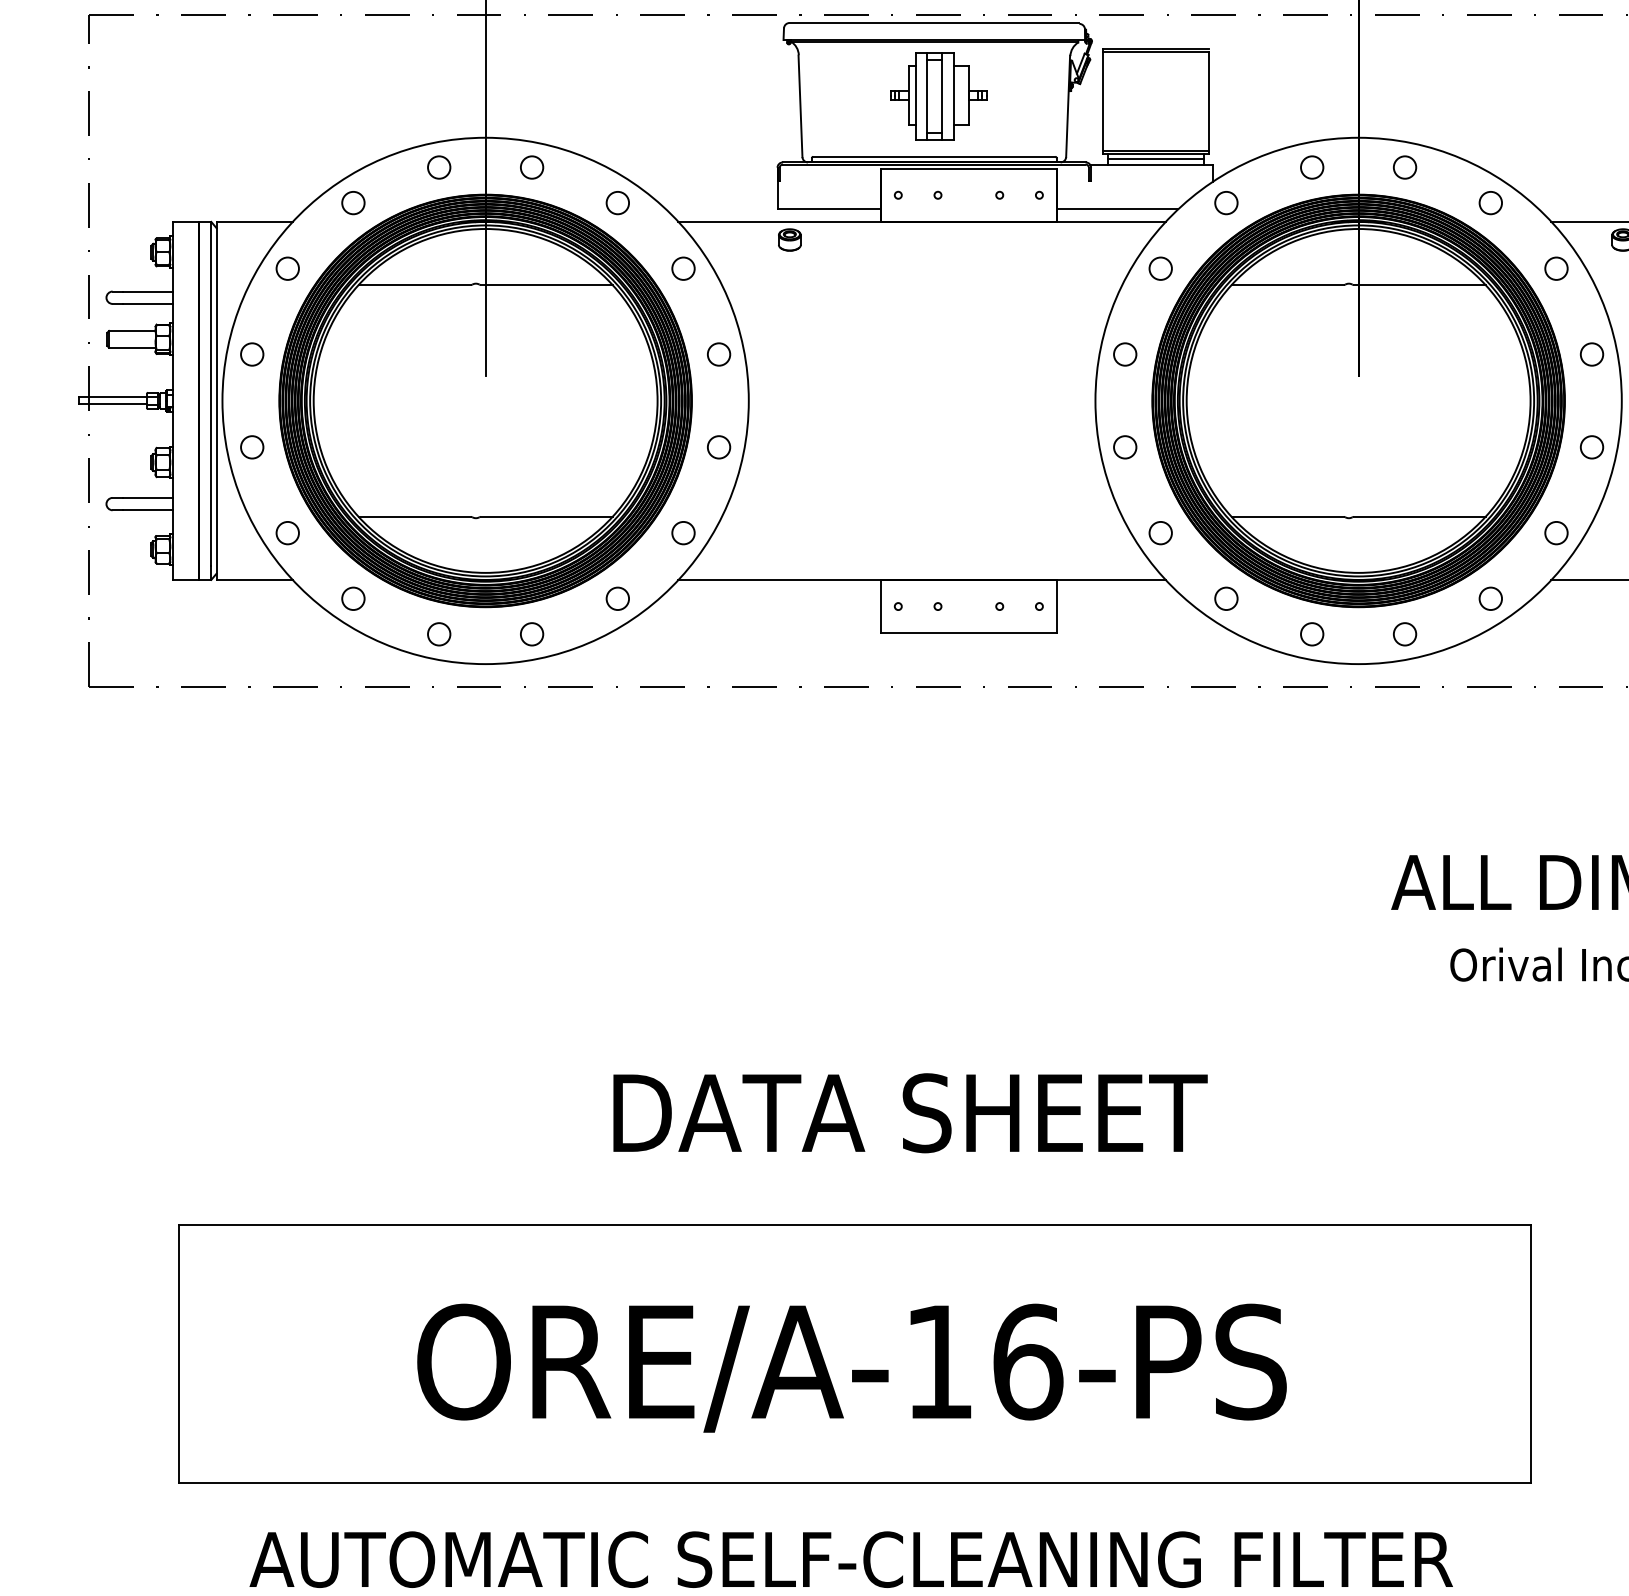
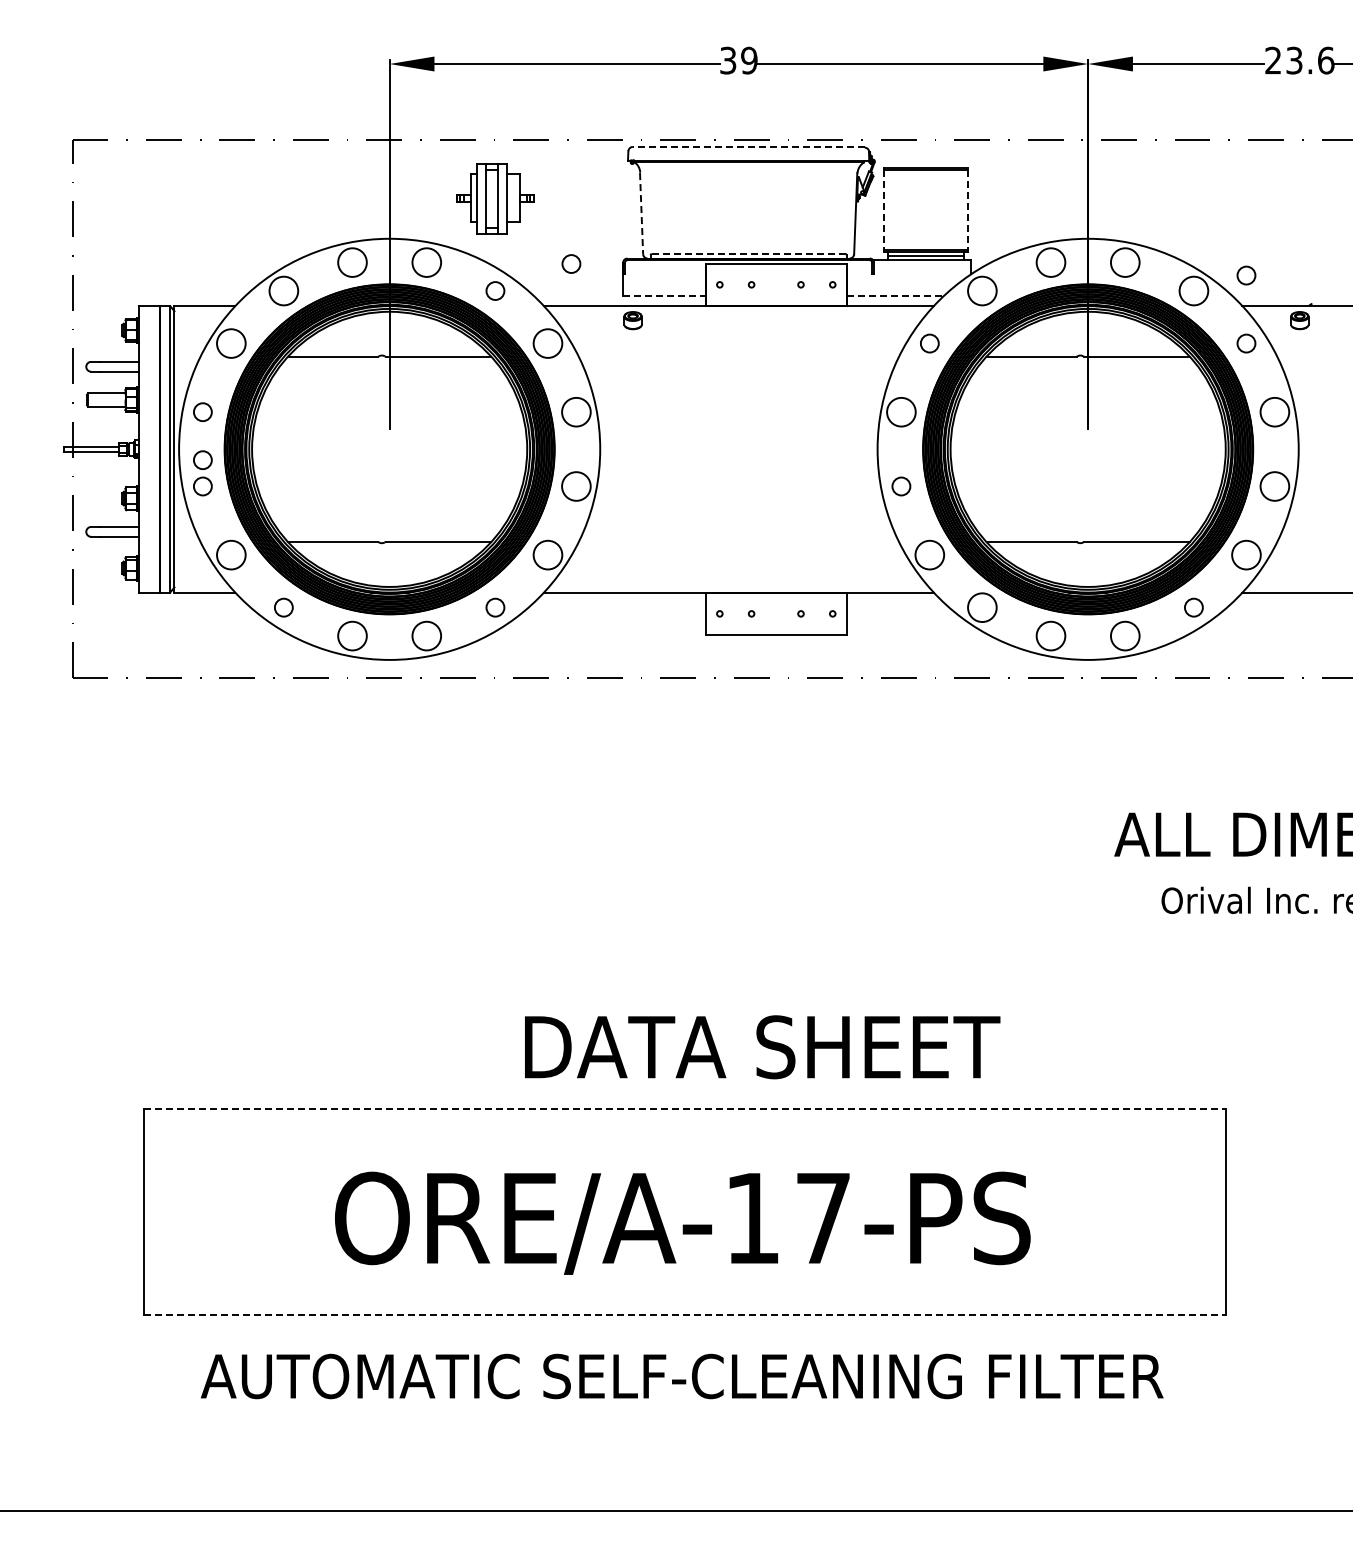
line: (934, 23) -> (748, 147), solid -> dashed
part: (939, 96) -> (495, 198), moved
line: (1102, 101) -> (883, 209), solid -> dashed
line: (1209, 101) -> (968, 209), solid -> dashed
line: (800, 106) -> (641, 213), solid -> dashed
line: (934, 157) -> (748, 254), solid -> dashed
circle: (439, 167) -> (352, 262), size x1.6
circle: (531, 167) -> (426, 262), size x1.6
circle: (1311, 167) -> (1050, 262), size x1.6
circle: (1405, 167) -> (1125, 262), size x1.6
circle: (712, 168) -> (571, 263), added
circle: (1556, 183) -> (1246, 275), added
circle: (352, 203) -> (283, 291), size x1.6
circle: (1226, 203) -> (982, 291), size x1.6
circle: (1490, 203) -> (1193, 291), size x1.6
line: (829, 209) -> (664, 296), solid -> dashed
line: (1117, 209) -> (895, 296), solid -> dashed
circle: (287, 268) -> (231, 343), size x1.6
circle: (682, 268) -> (547, 343), size x1.6
circle: (719, 354) -> (576, 412), size x1.6
circle: (1125, 354) -> (901, 412), size x1.6
circle: (1591, 354) -> (1274, 412), size x1.6
circle: (251, 413) -> (202, 459), added
circle: (719, 447) -> (576, 486), size x1.6
circle: (1591, 447) -> (1274, 486), size x1.6
circle: (287, 533) -> (231, 555), size x1.6
circle: (682, 533) -> (547, 555), size x1.6
circle: (1160, 533) -> (929, 555), size x1.6
circle: (1556, 533) -> (1246, 555), size x1.6
circle: (1226, 598) -> (982, 607), size x1.6
circle: (439, 634) -> (352, 636), size x1.6
circle: (531, 634) -> (426, 636), size x1.6
circle: (1311, 634) -> (1050, 636), size x1.6
circle: (1405, 634) -> (1125, 636), size x1.6
text: (910, 1113) -> (762, 1047), moved
line: (854, 1224) -> (684, 1108), solid -> dashed
text: (1029, 1362) -> (824, 1218), ORE/A-16-PS -> ORE/A-17-PS
line: (854, 1482) -> (684, 1314), solid -> dashed

